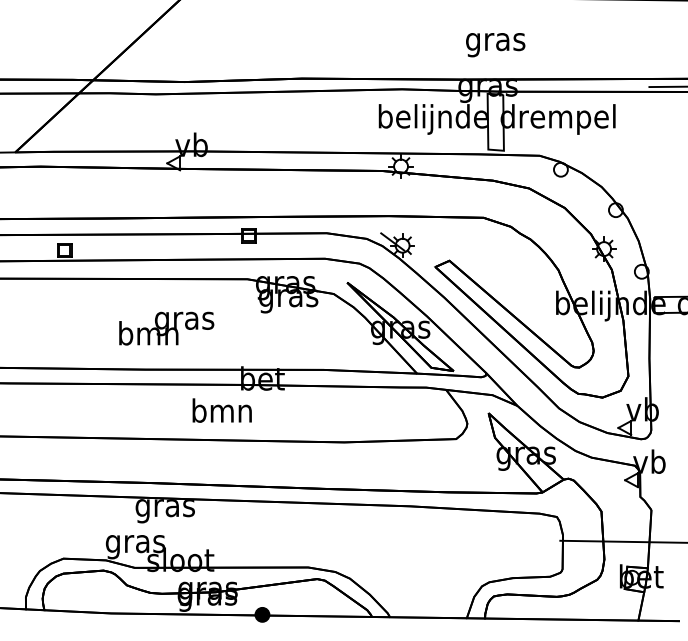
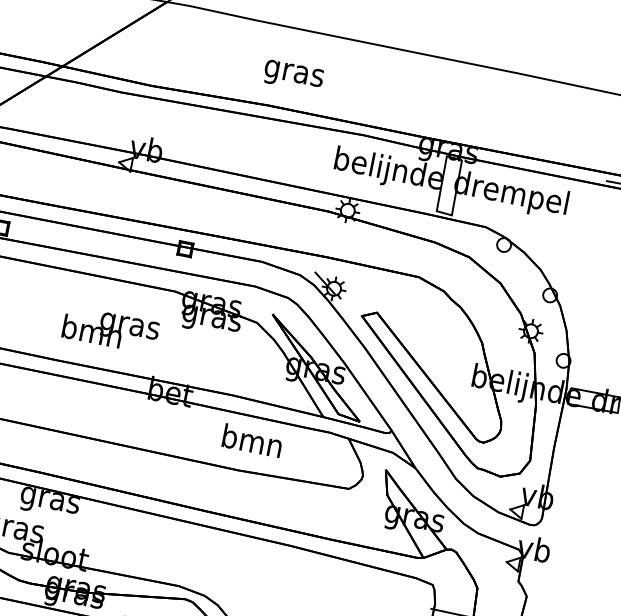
text: (495, 45) -> (293, 76), moved
text: (166, 328) -> (110, 330), moved
text: (221, 410) -> (251, 440), moved

